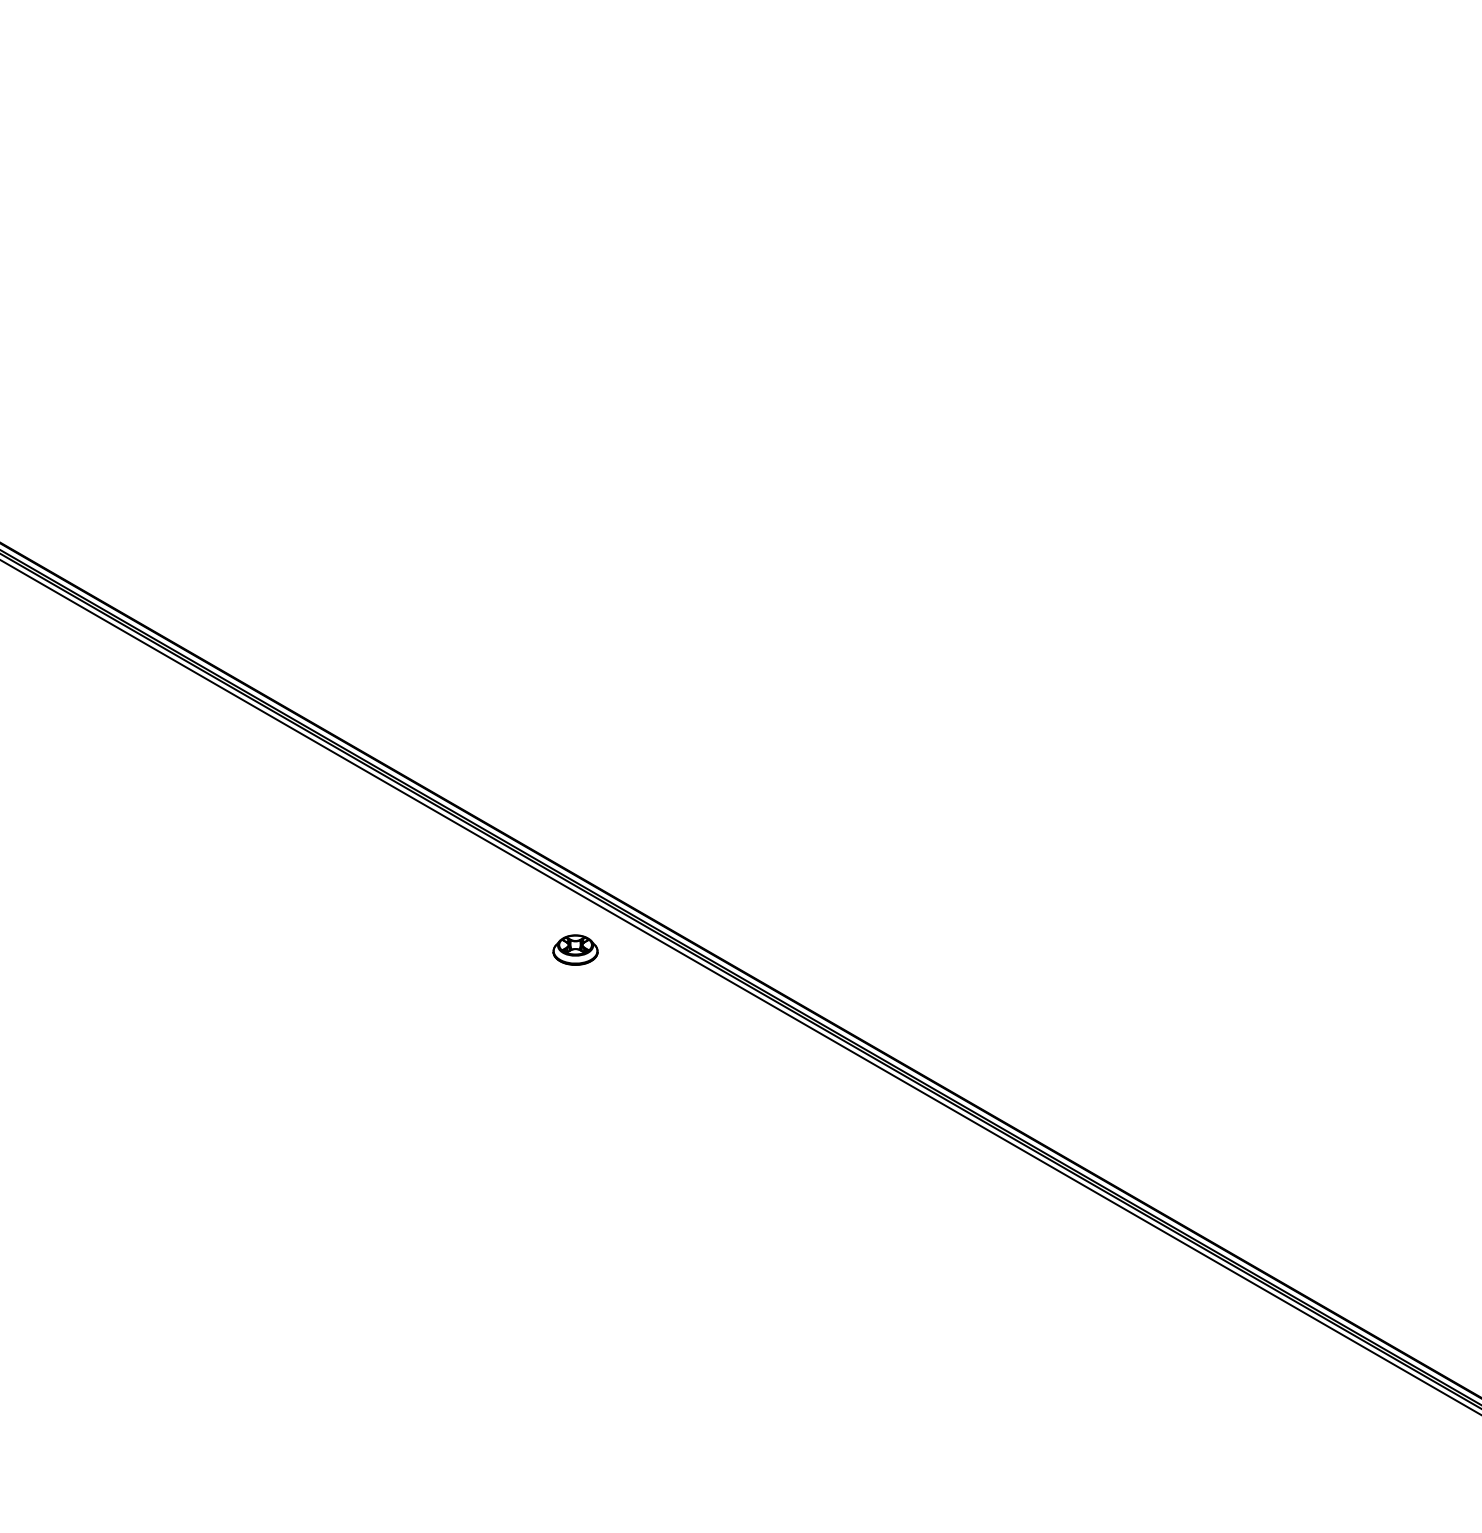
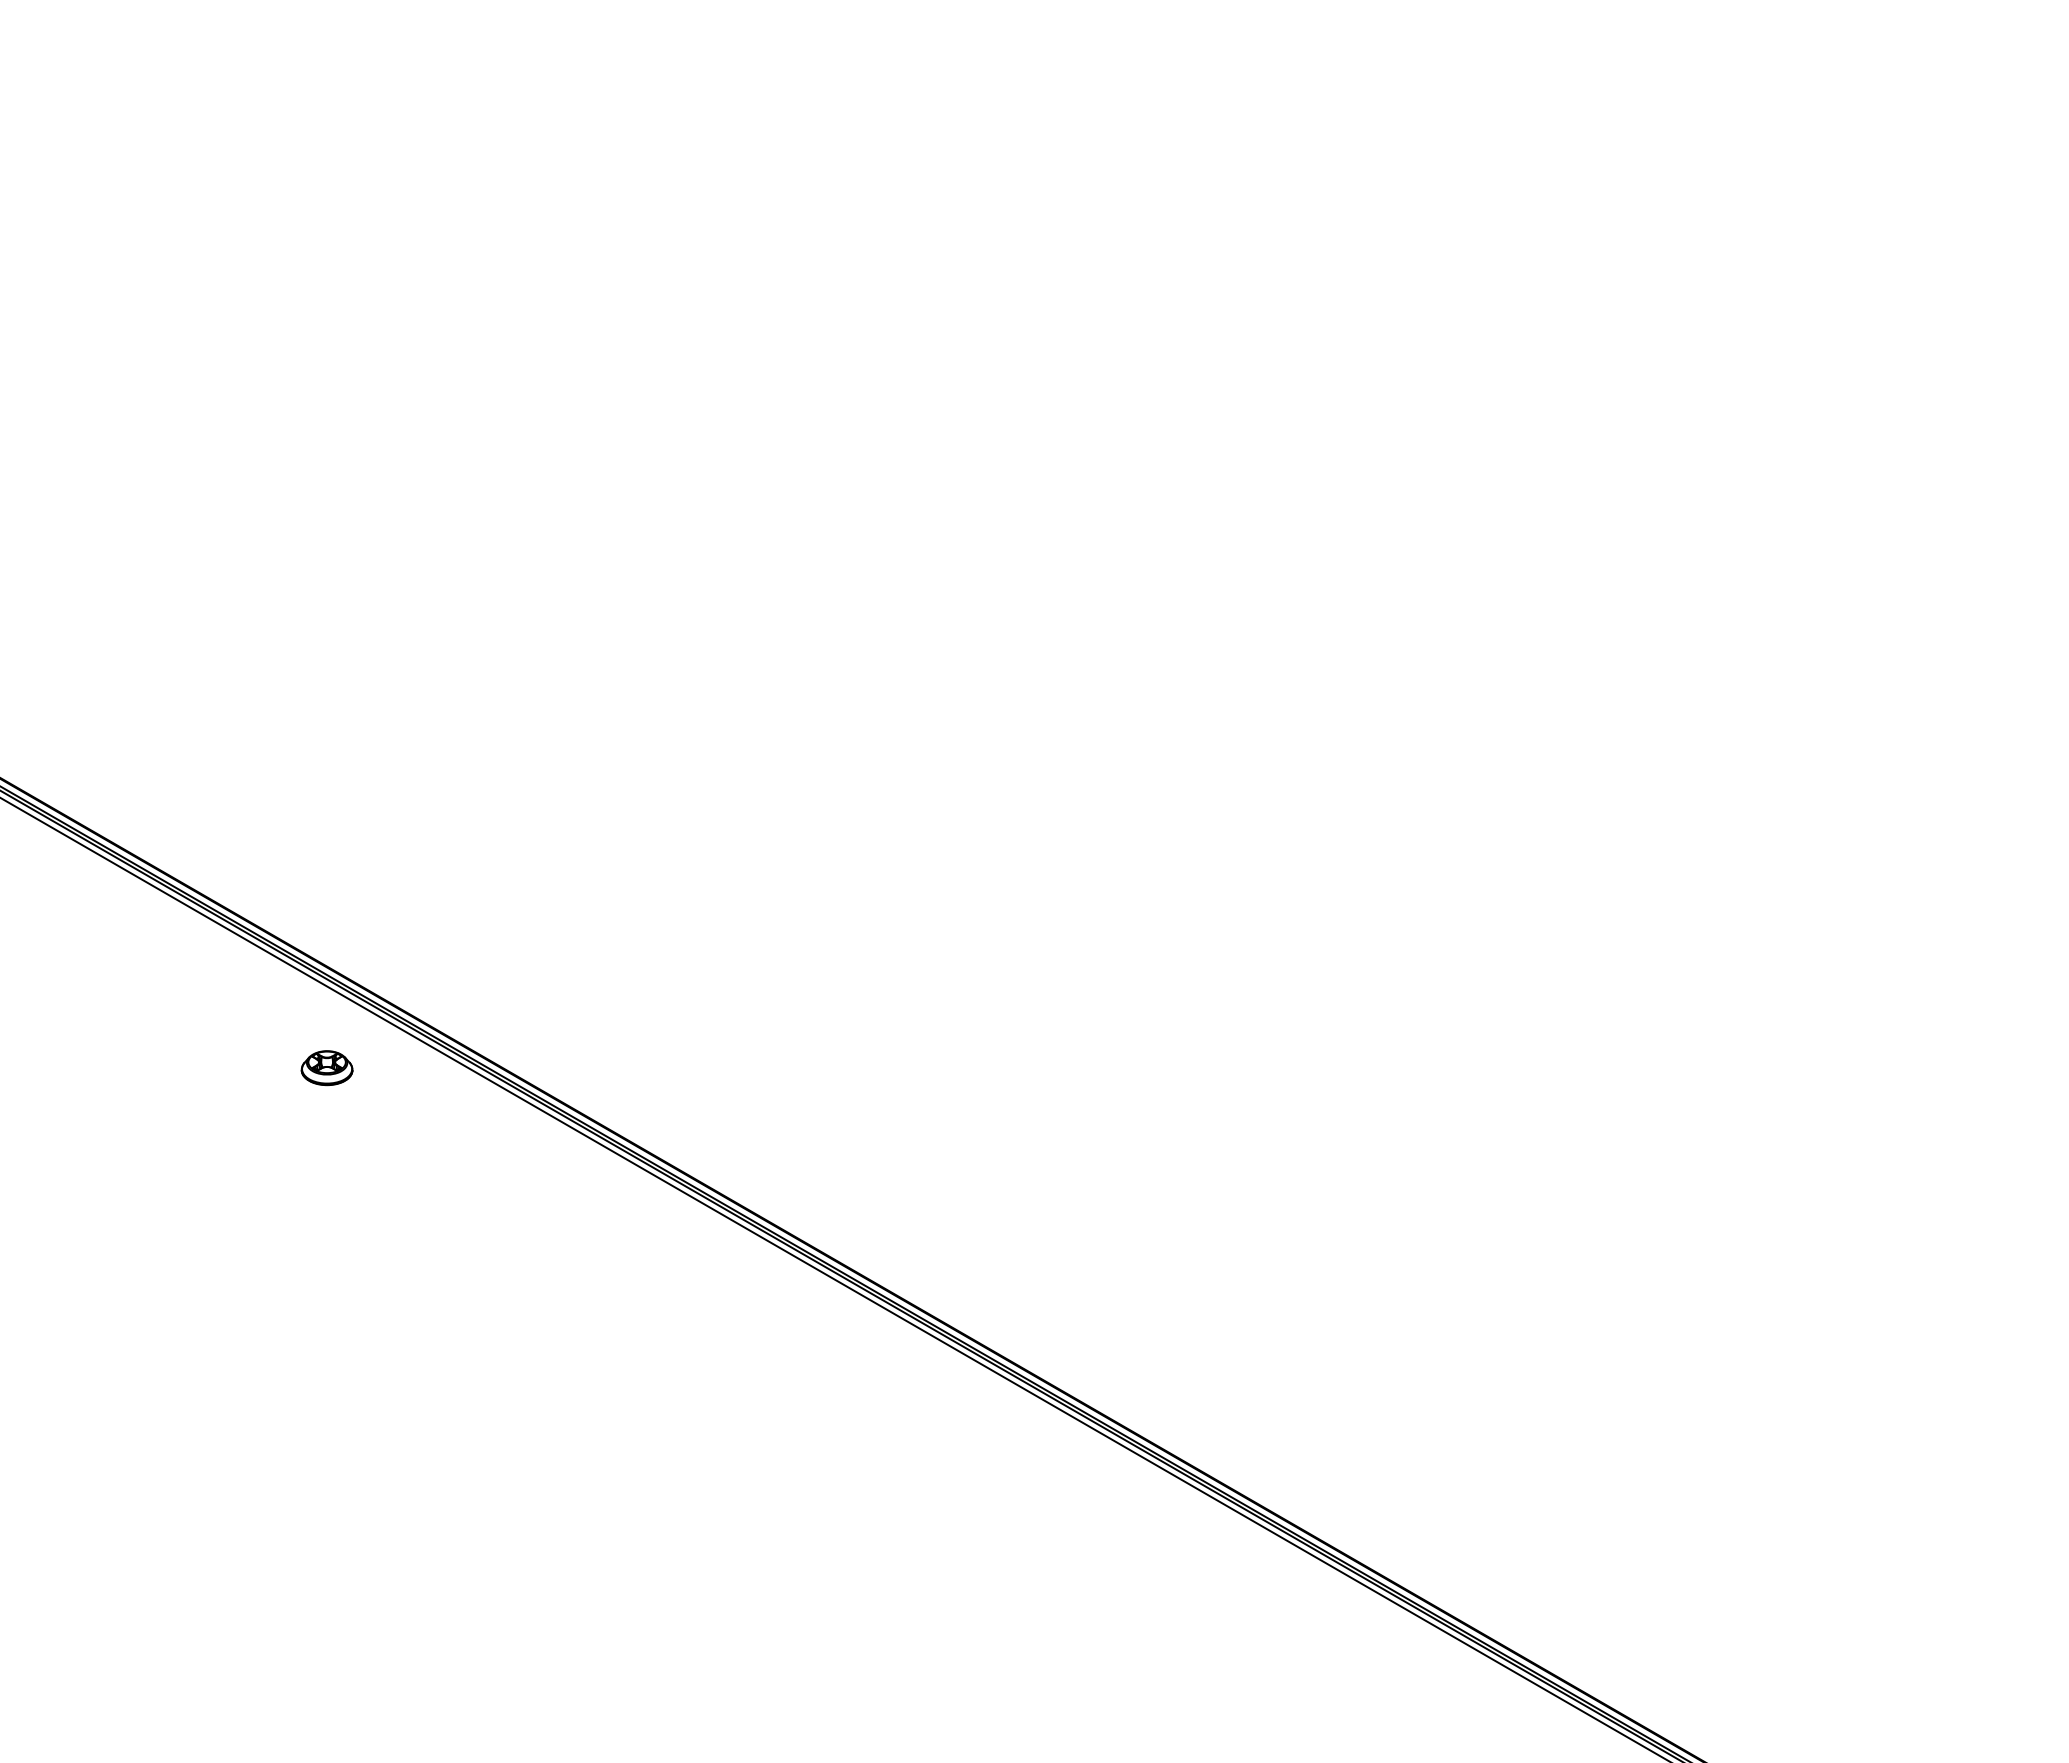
part: (575, 950) -> (326, 1068), moved

